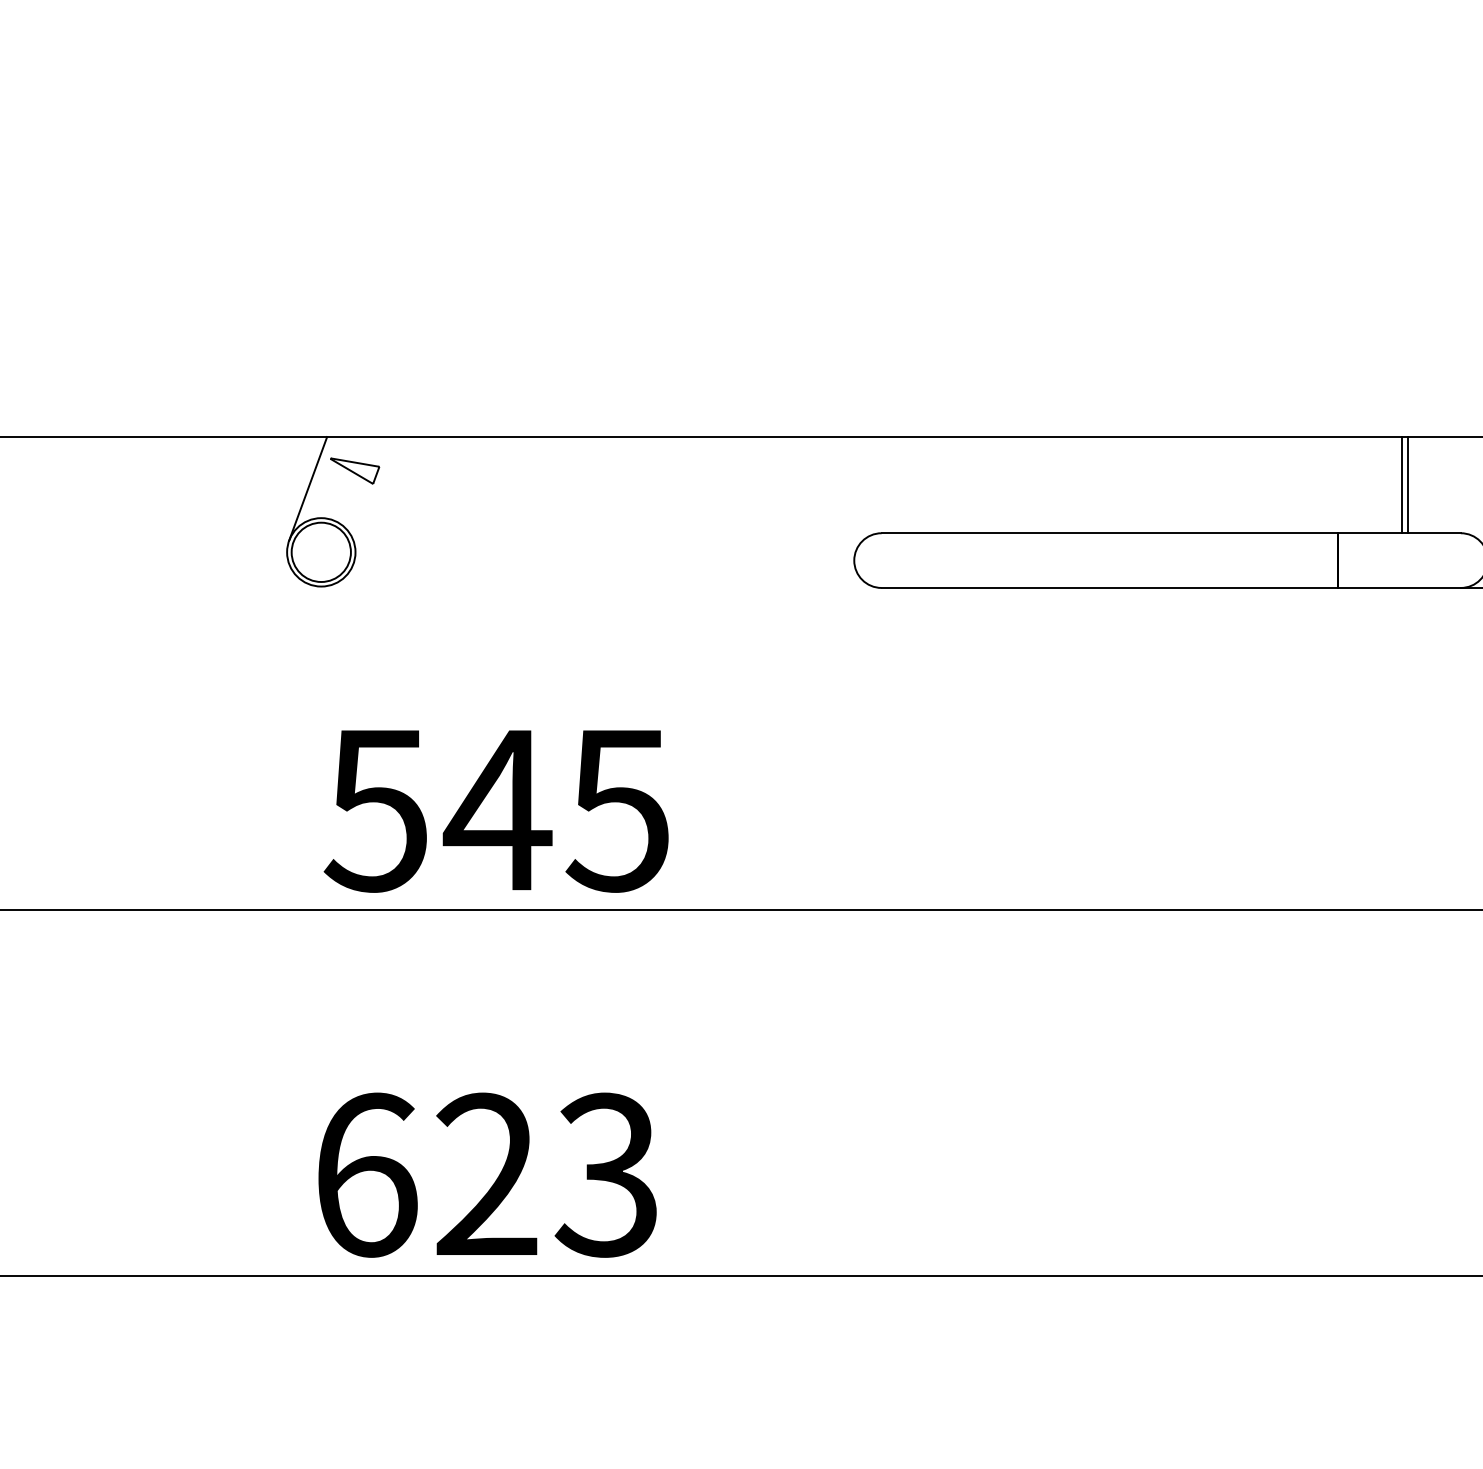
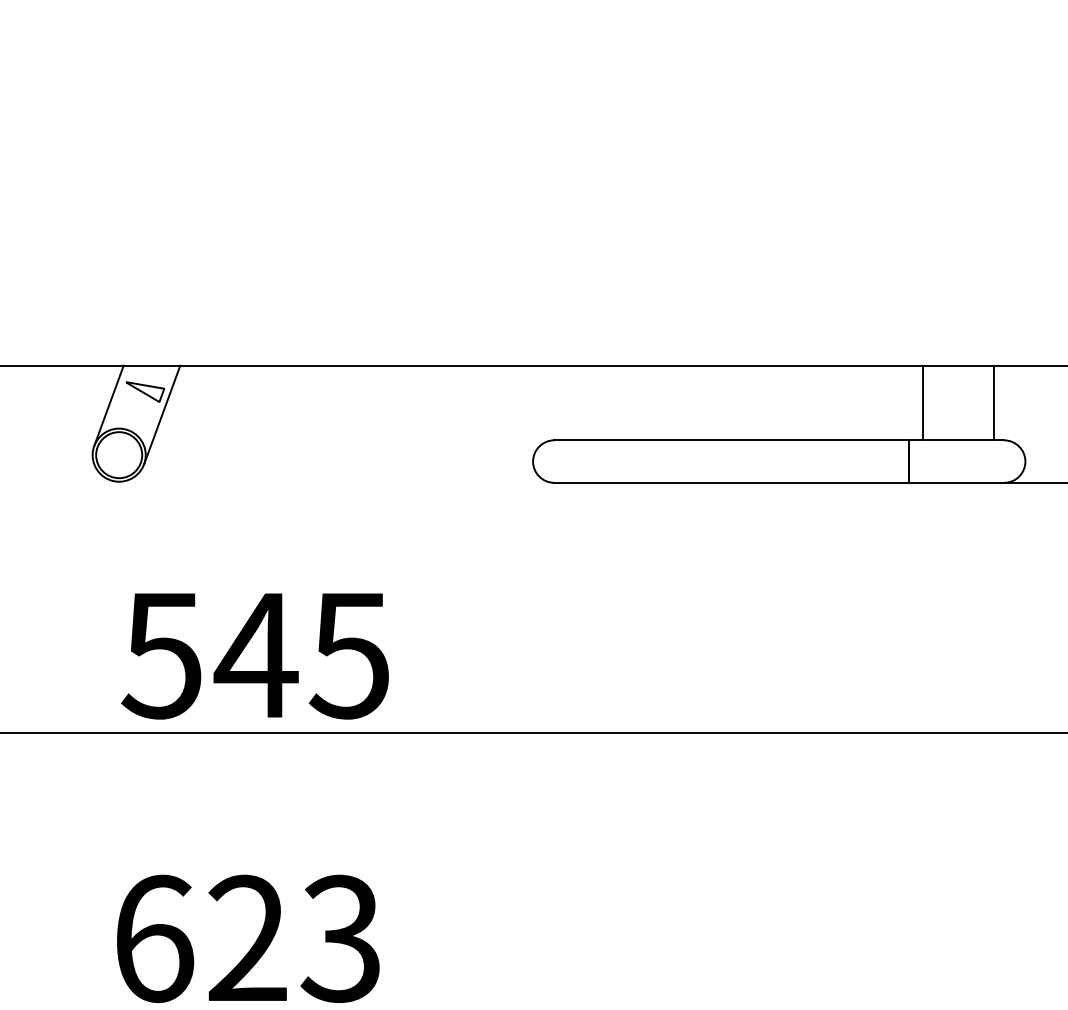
line: (1402, 485) -> (993, 403), moved
line: (1407, 485) -> (922, 403), moved
line: (376, 500) -> (162, 414), added

